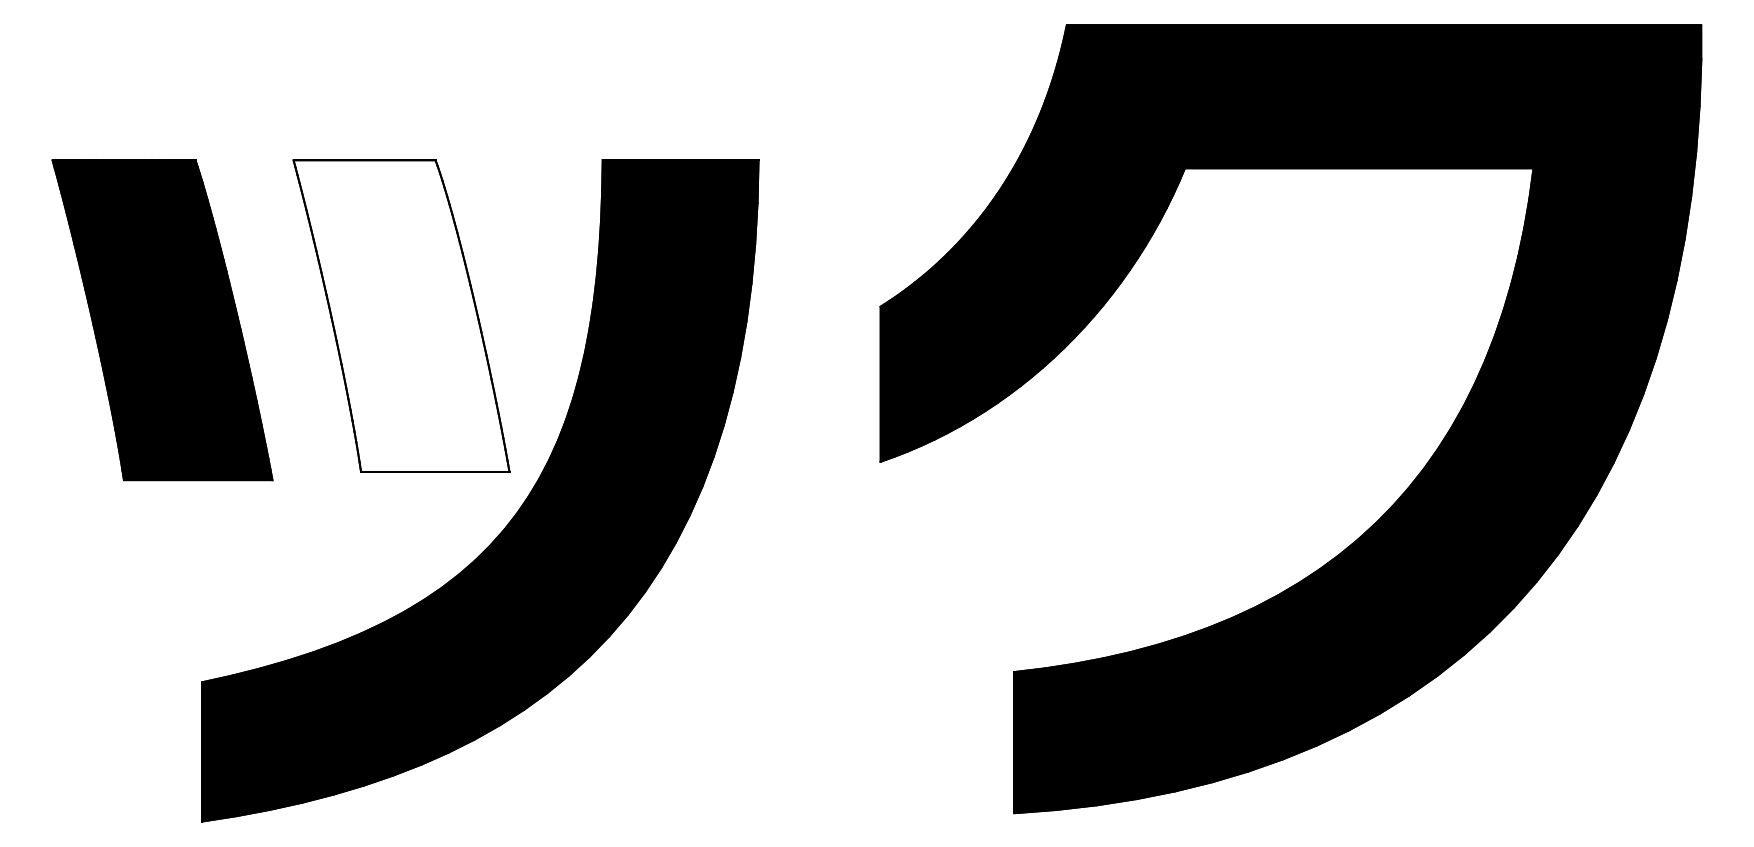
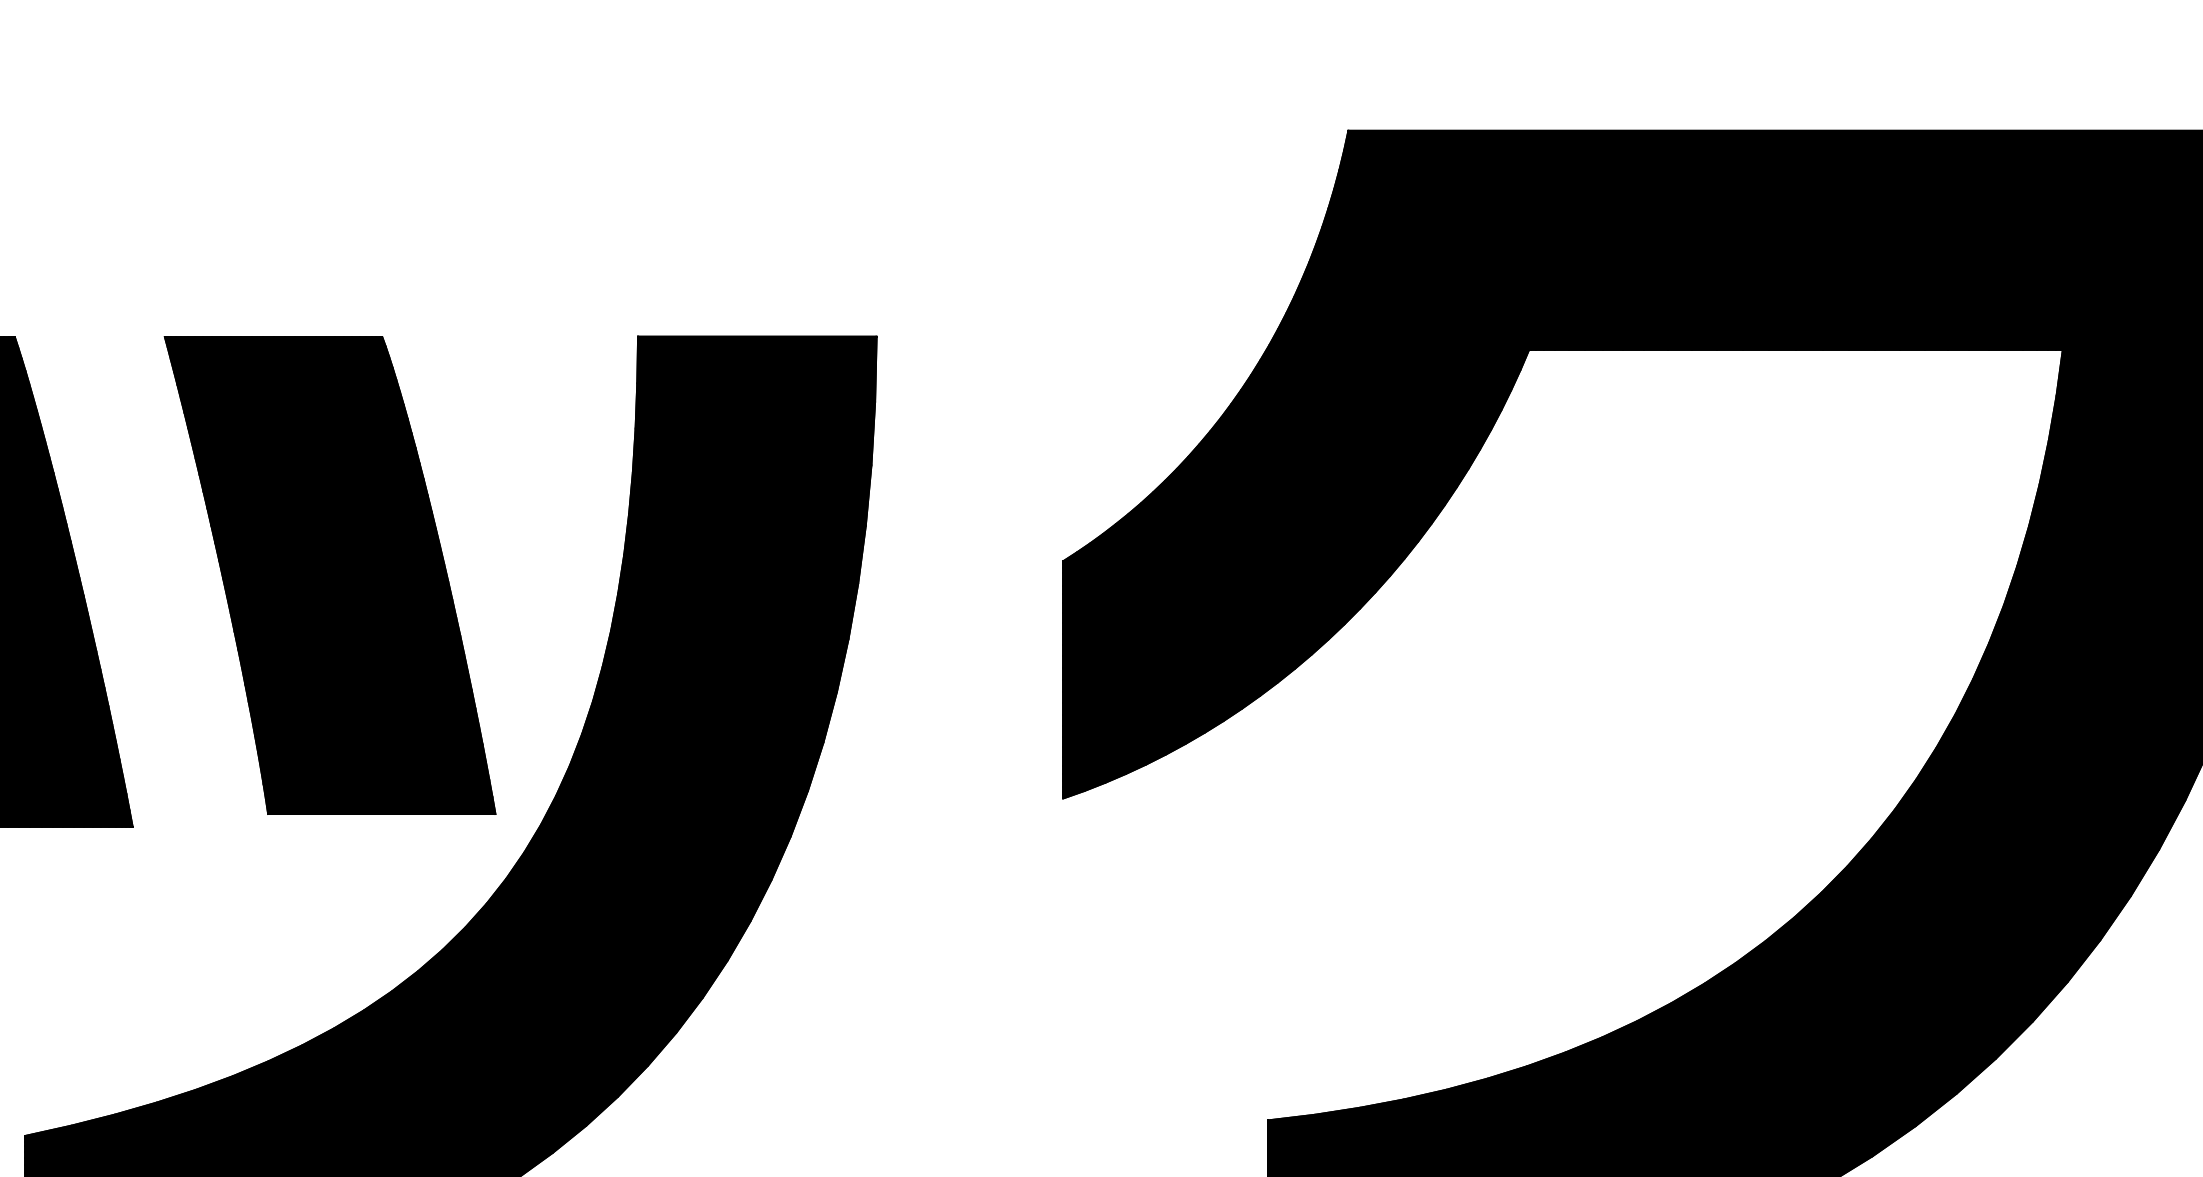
fill: (401, 315) -> (330, 574), added

